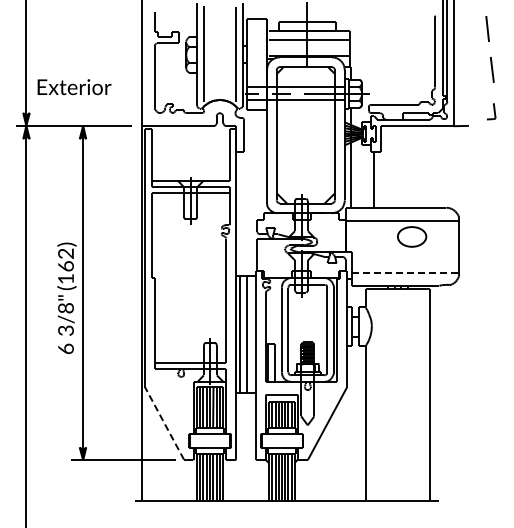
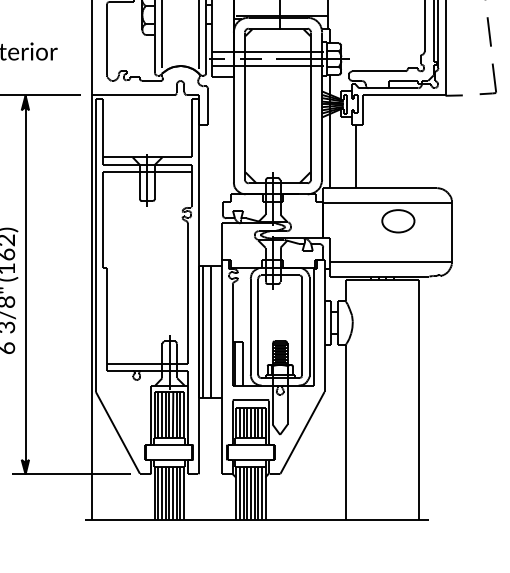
part: (491, 111) -> (488, 79), size x1.67
line: (405, 272) -> (390, 261), dashed -> solid
line: (164, 423) -> (117, 432), dashed -> solid

